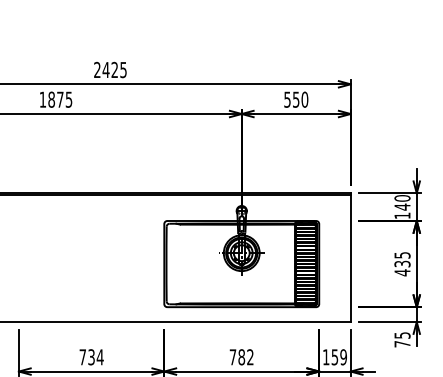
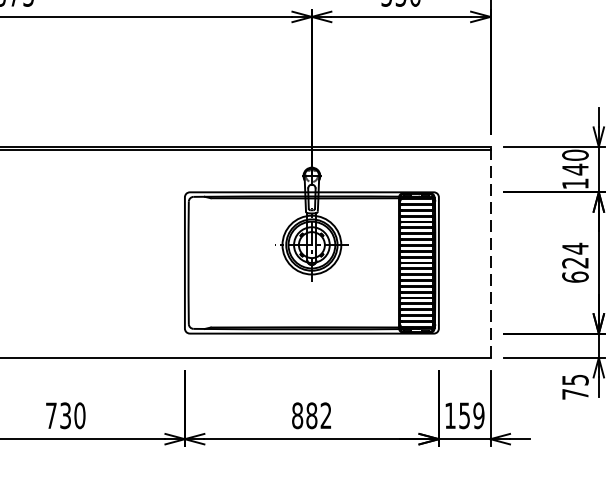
line: (350, 257) -> (490, 252), solid -> dashed
text: (402, 263) -> (575, 262), 435 -> 624
text: (99, 357) -> (78, 416), 734 -> 730
text: (232, 357) -> (296, 416), 782 -> 882

